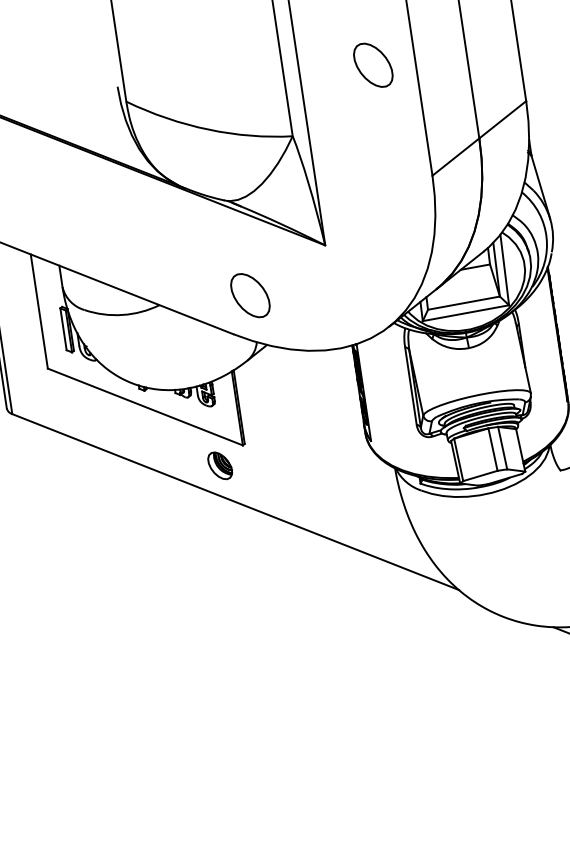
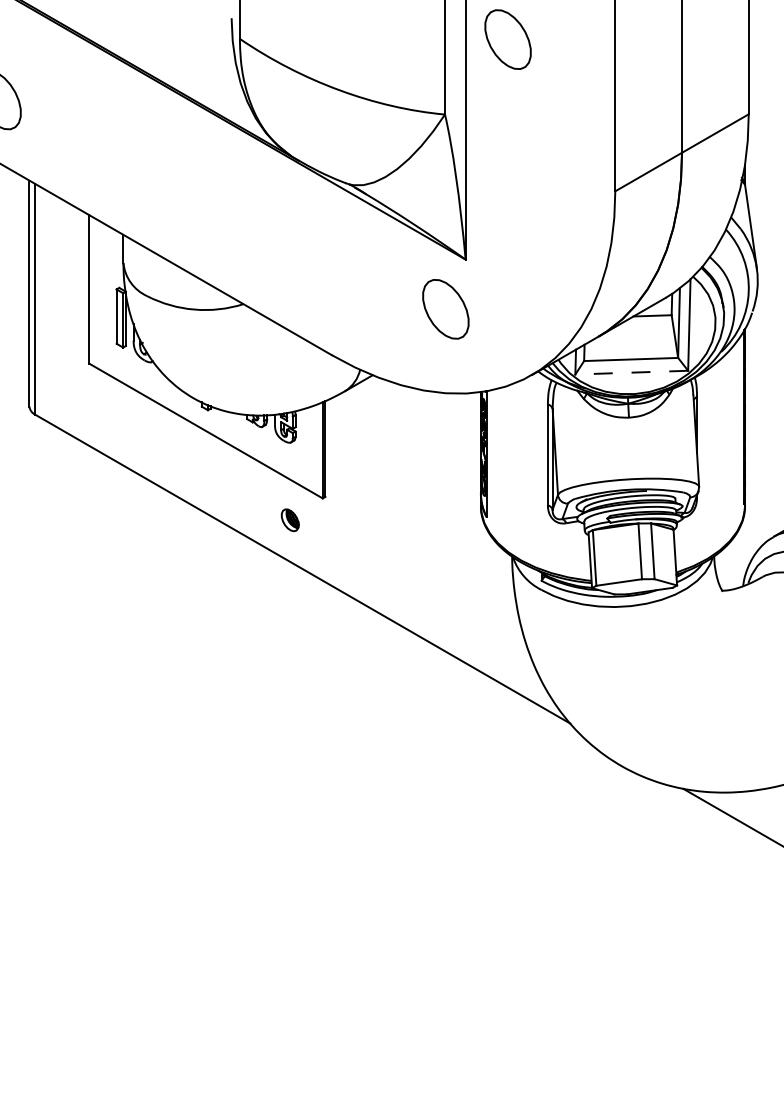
part: (372, 65) -> (507, 39), moved
part: (250, 295) -> (445, 309), moved
line: (465, 313) -> (631, 372), solid -> dashed
part: (220, 466) -> (290, 520), size x0.6

